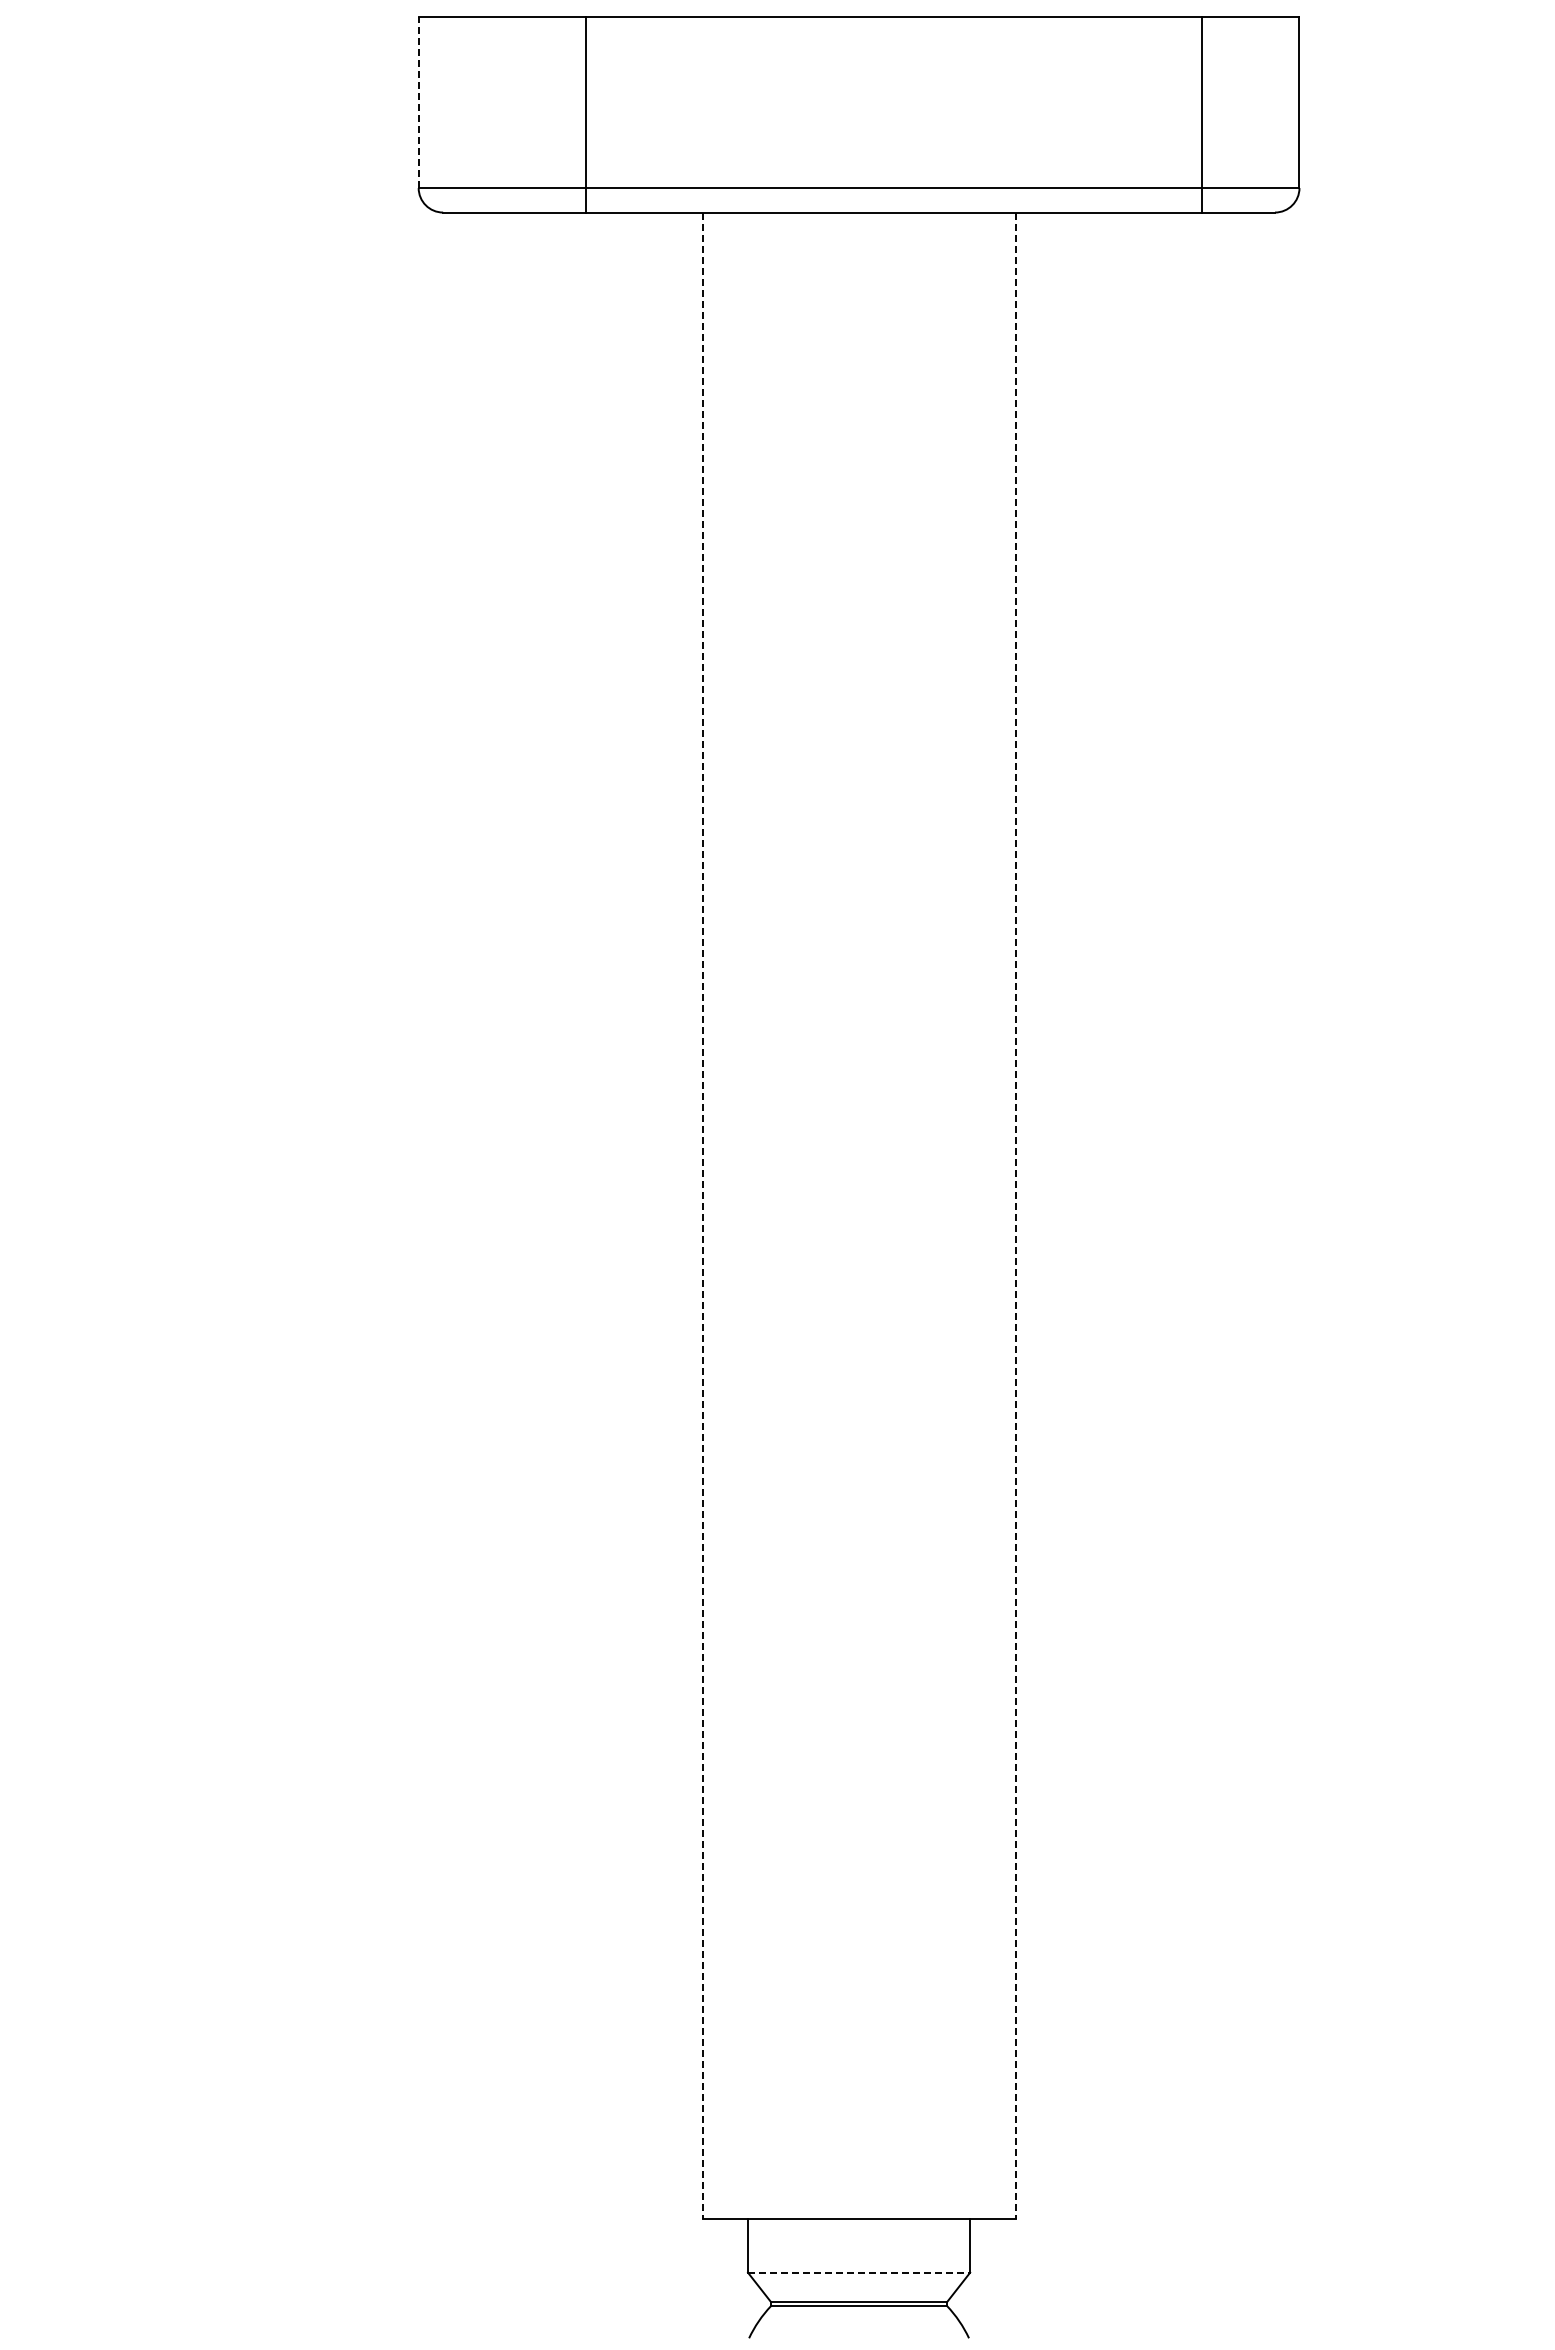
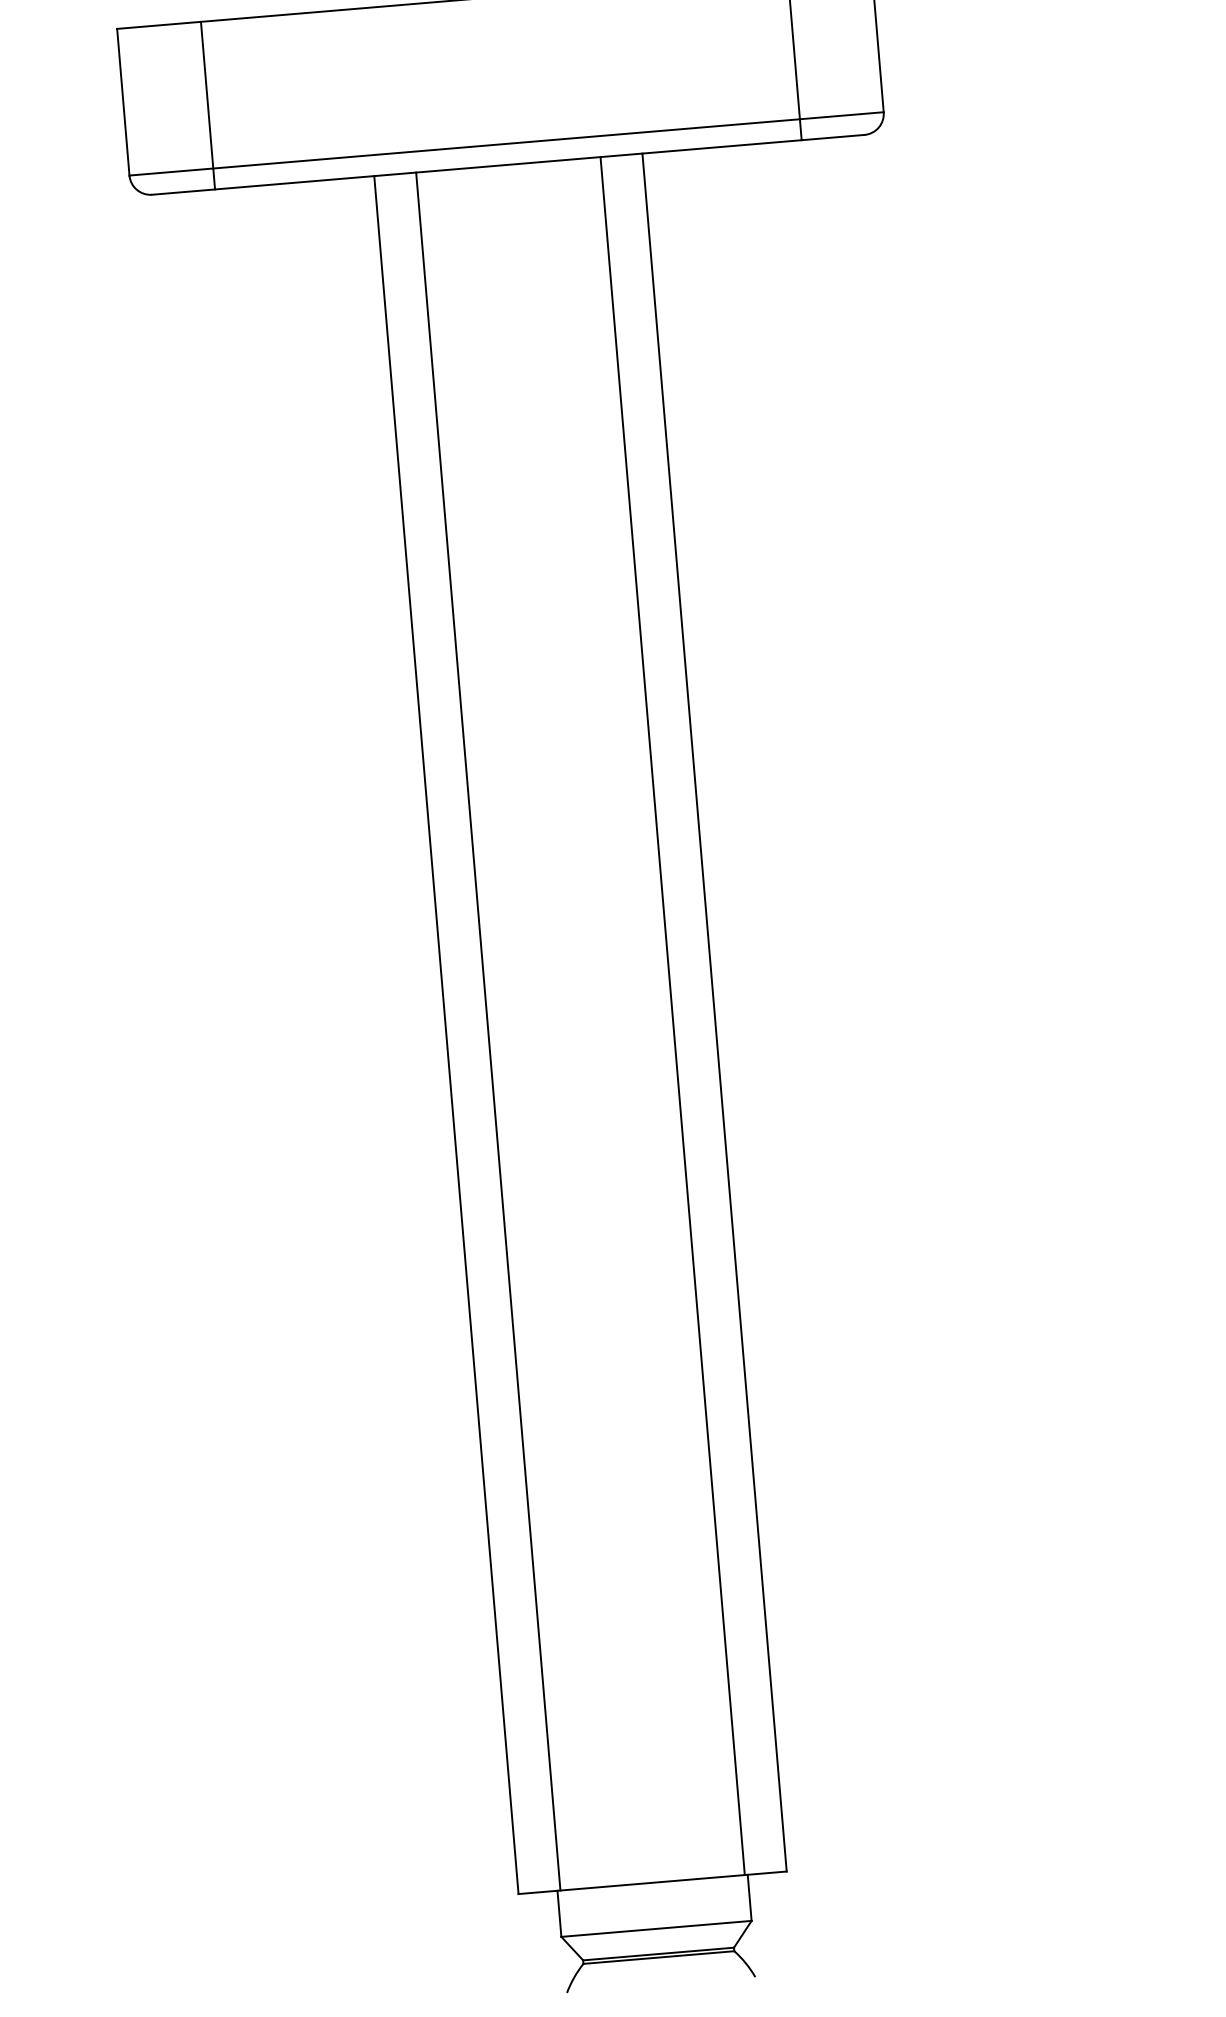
line: (418, 102) -> (123, 102), dashed -> solid
line: (585, 114) -> (207, 105), moved
line: (751, 1215) -> (488, 1031), added
line: (966, 1215) -> (672, 1015), added
line: (702, 1216) -> (446, 1035), dashed -> solid
line: (1015, 1216) -> (714, 1013), dashed -> solid
line: (859, 2272) -> (656, 1928), dashed -> solid

